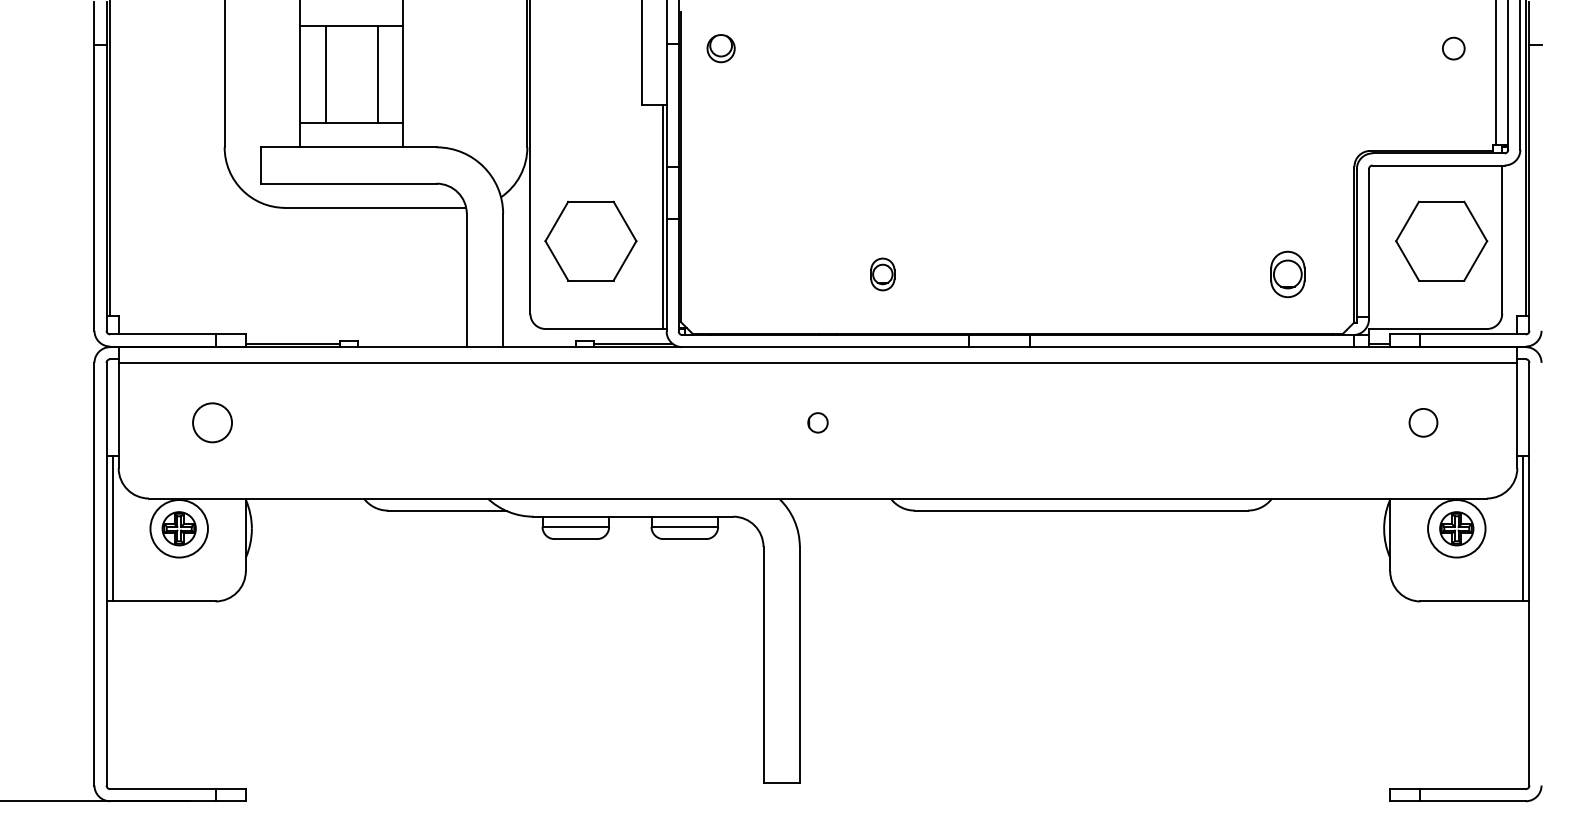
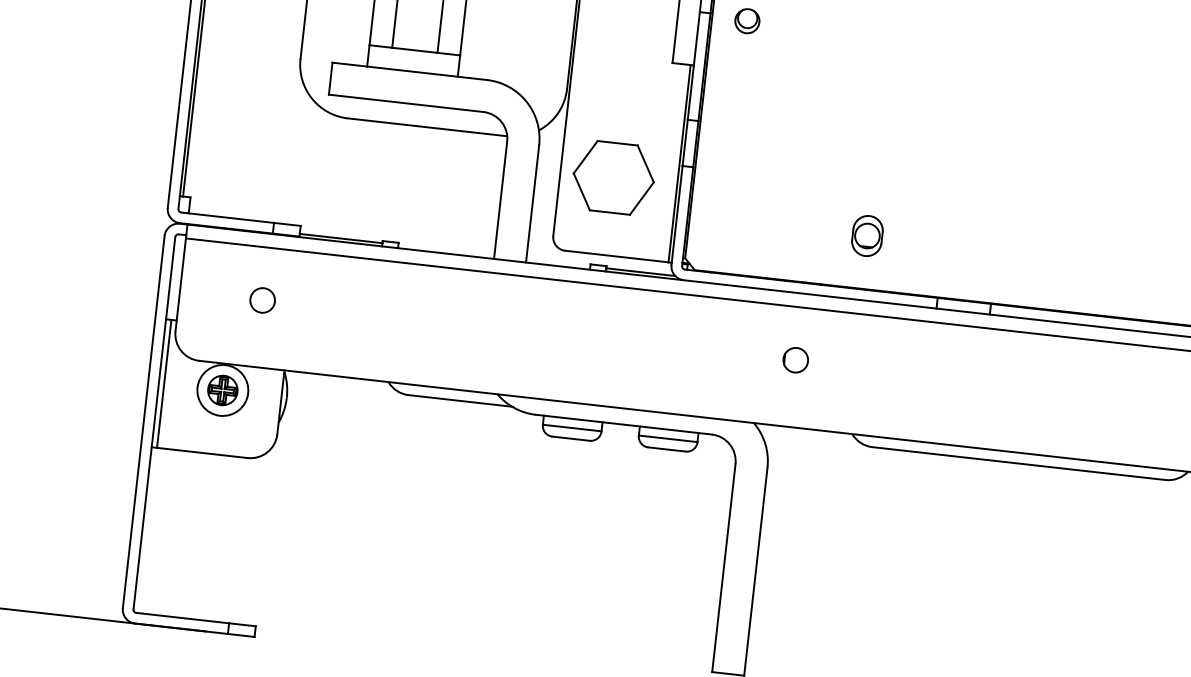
part: (882, 274) -> (867, 236), size x1.43
circle: (212, 422) -> (262, 300), size x0.71
circle: (817, 422) -> (795, 359), size x1.43

